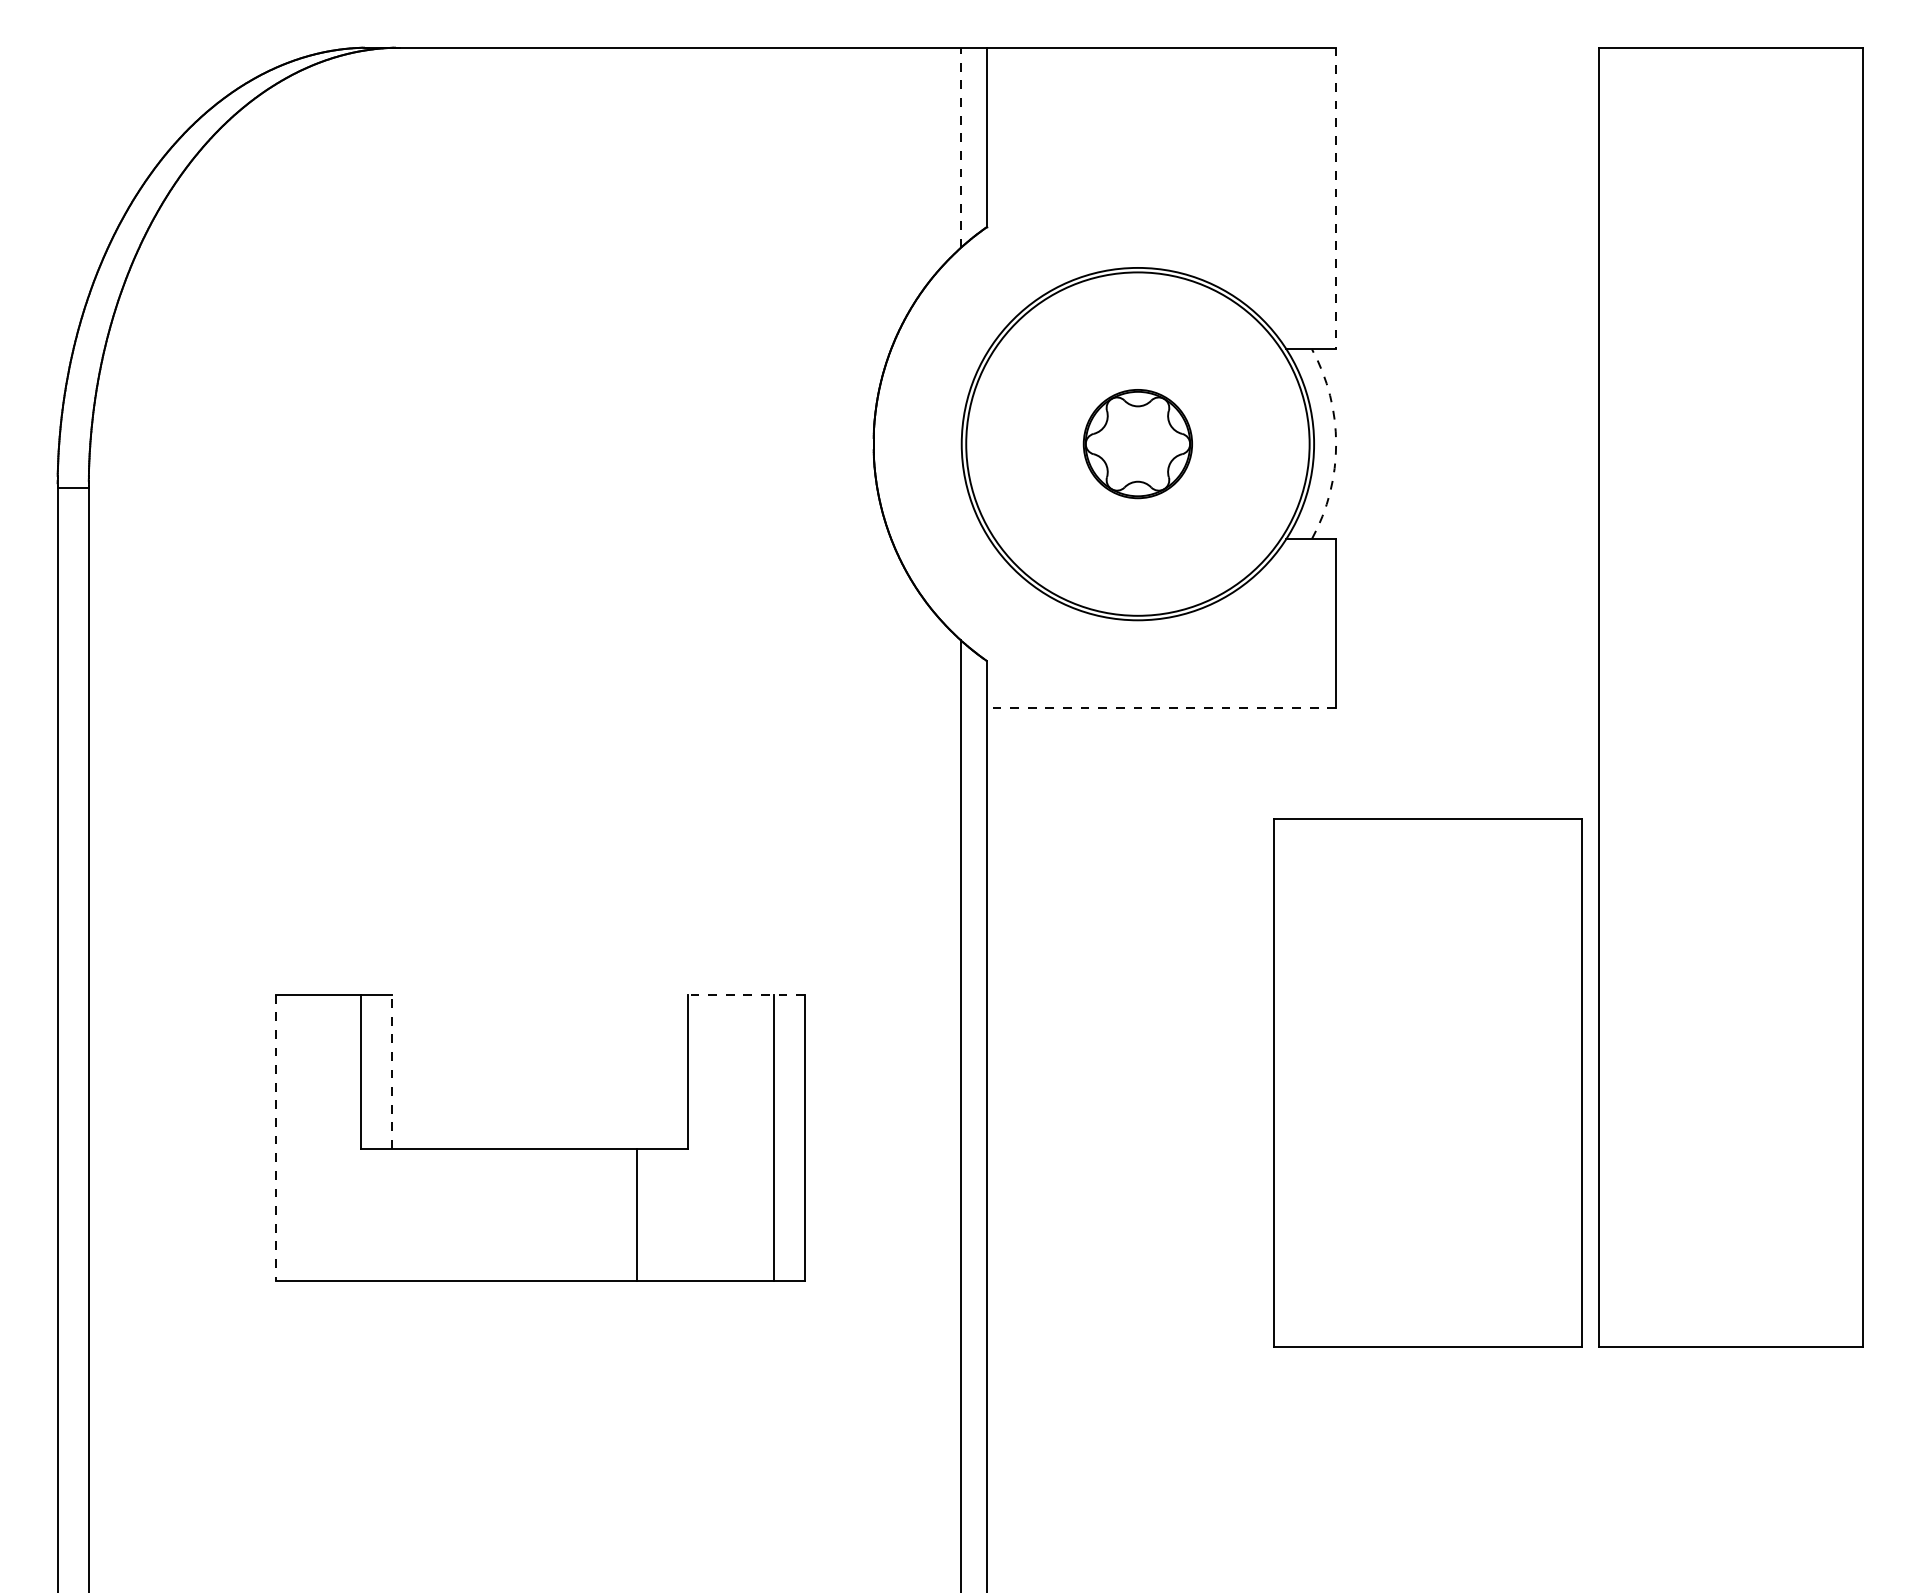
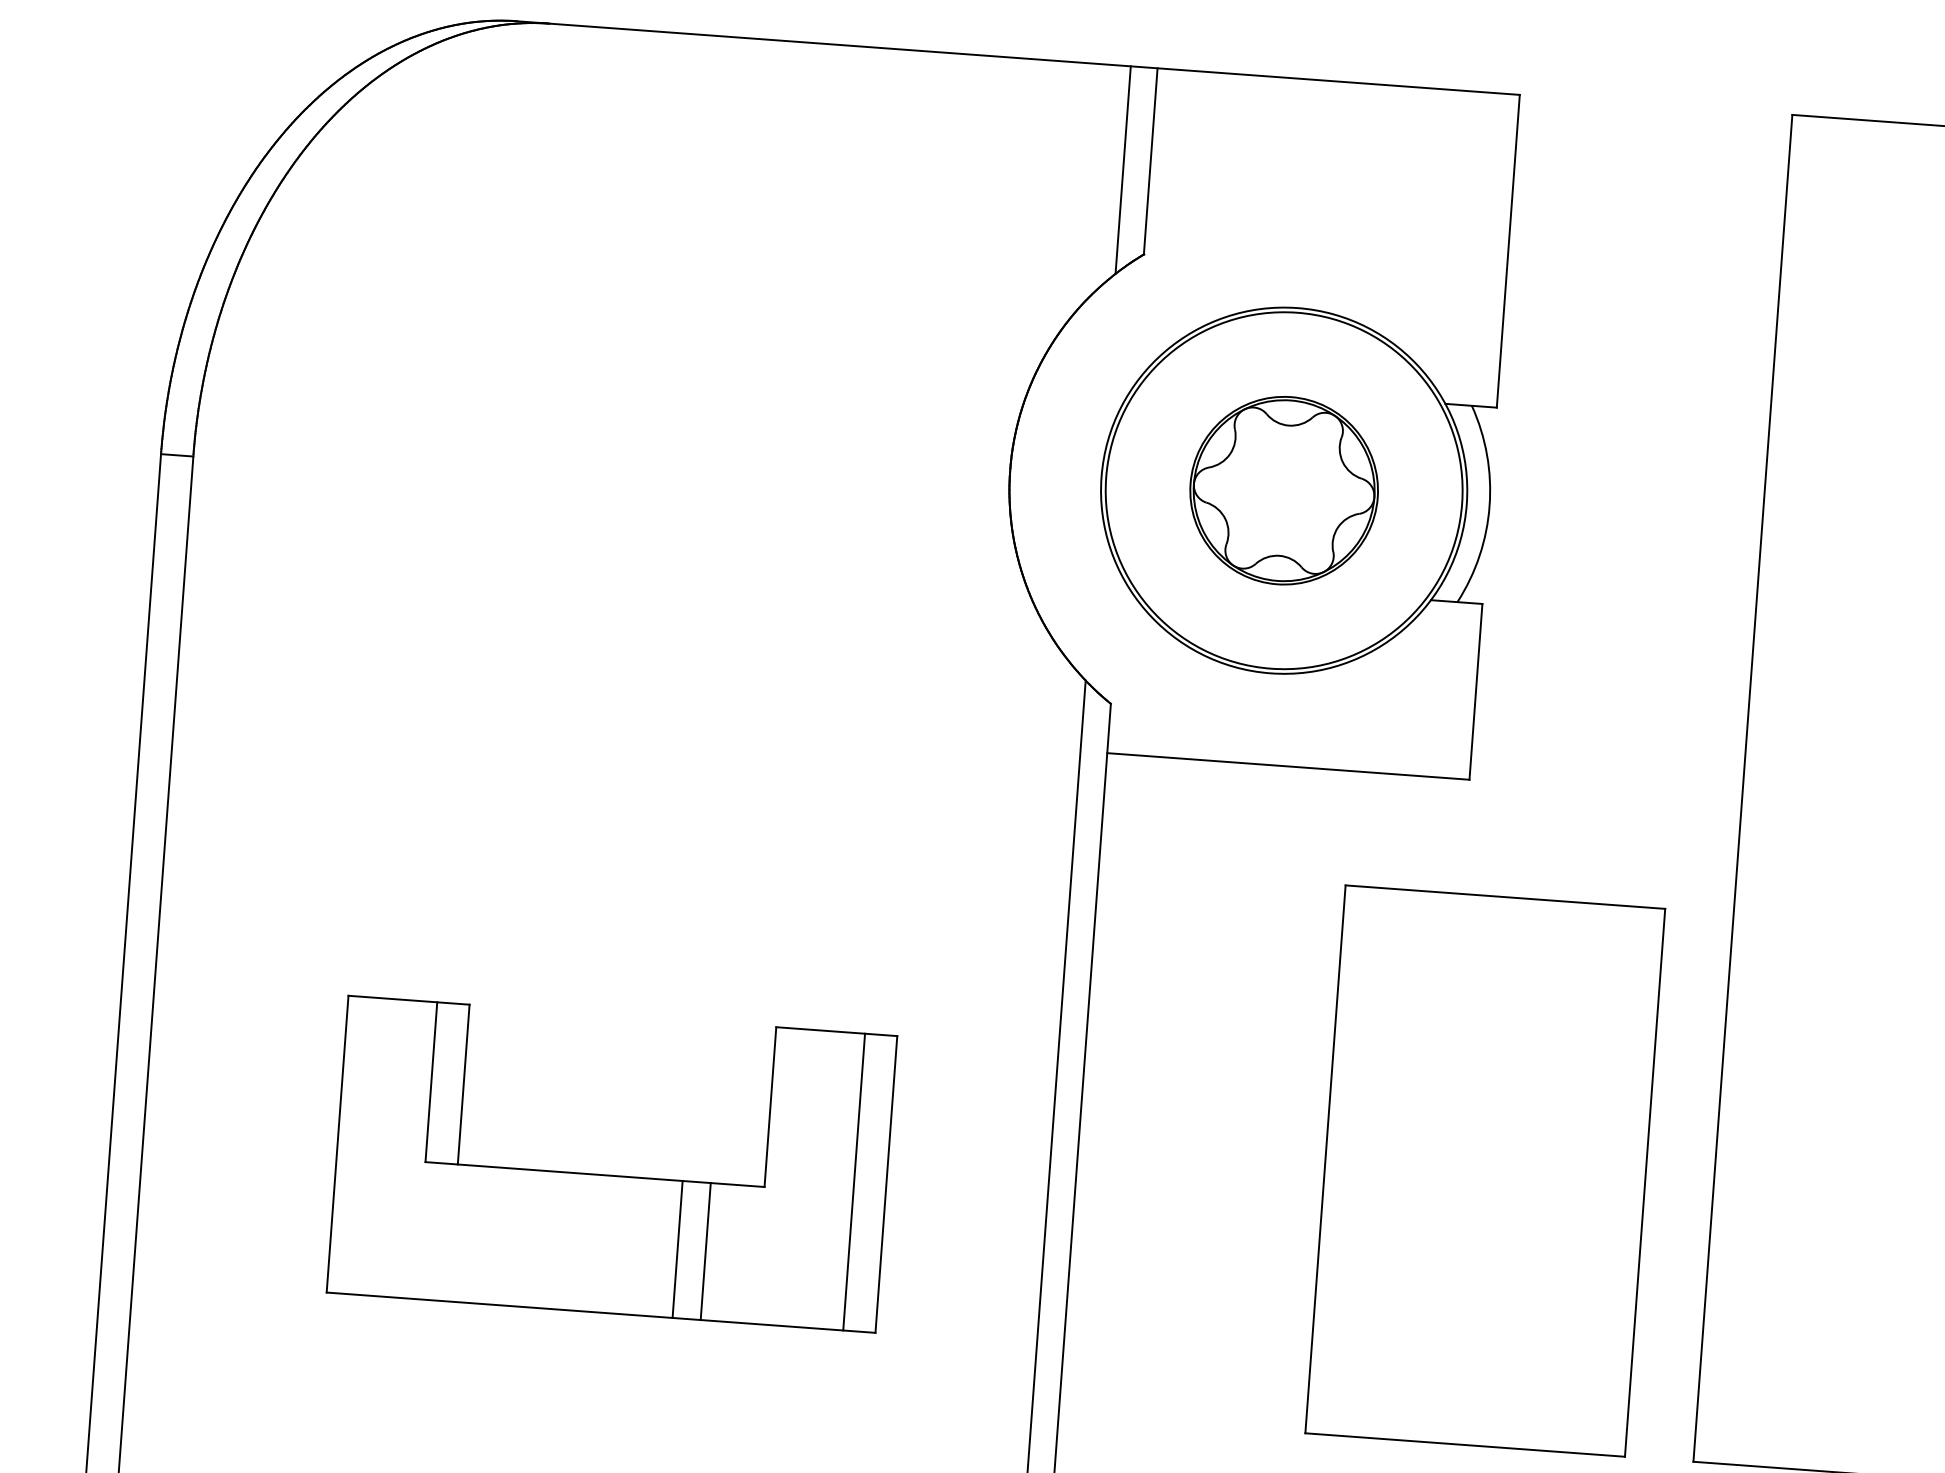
line: (960, 147) -> (1122, 169), dashed -> solid
line: (1336, 198) -> (1508, 251), dashed -> solid
part: (1137, 443) -> (1283, 490), size x1.67
arc: (1336, 444) -> (1489, 506), dashed -> solid
line: (1161, 708) -> (1288, 766), dashed -> solid
line: (746, 994) -> (836, 1031), dashed -> solid
line: (392, 1071) -> (463, 1084), dashed -> solid
part: (1427, 1082) -> (1484, 1170), moved
line: (275, 1138) -> (337, 1144), dashed -> solid
line: (609, 1214) -> (677, 1249), added

